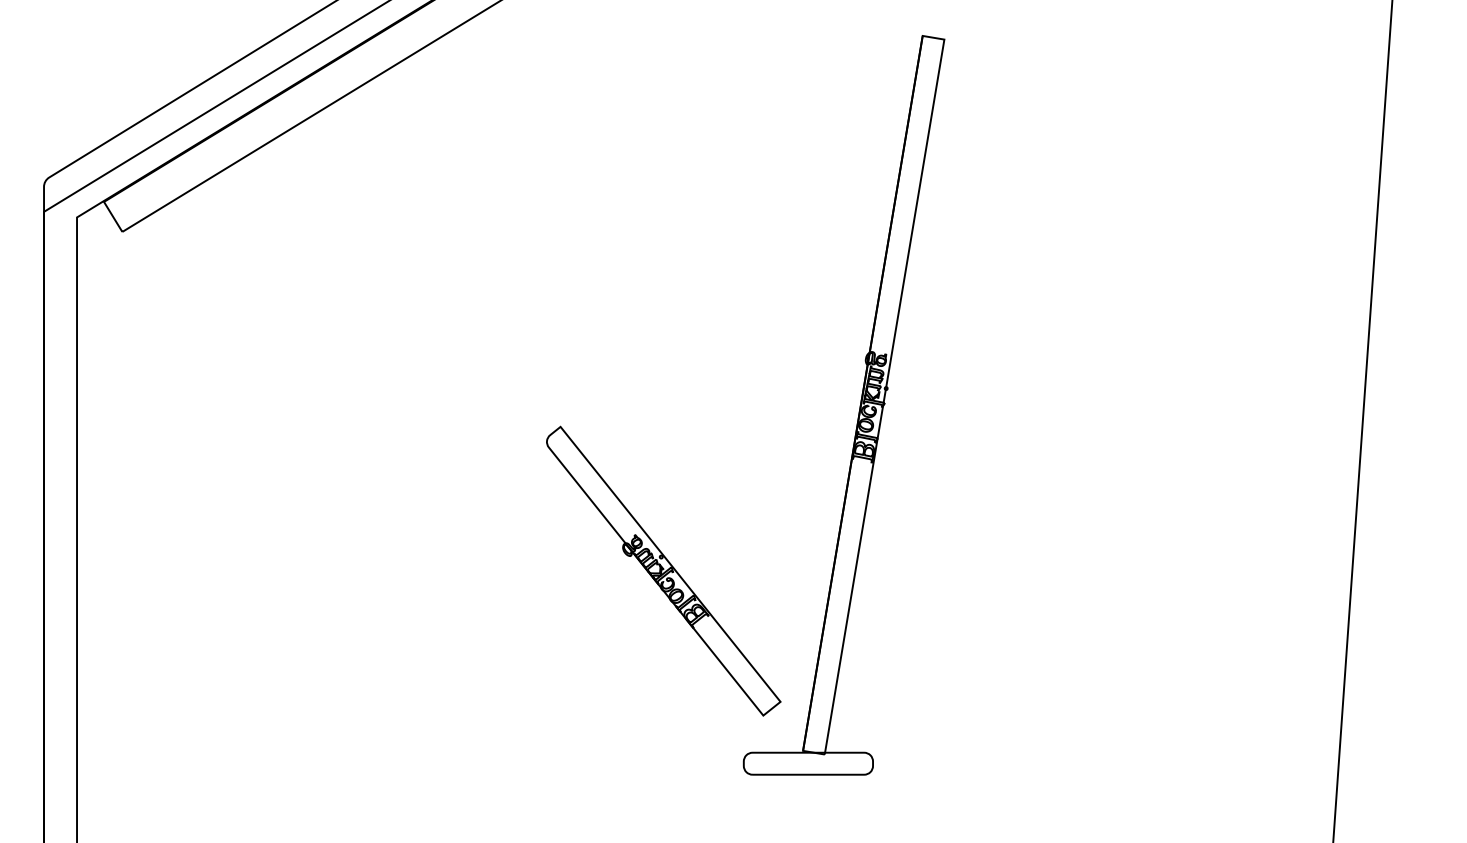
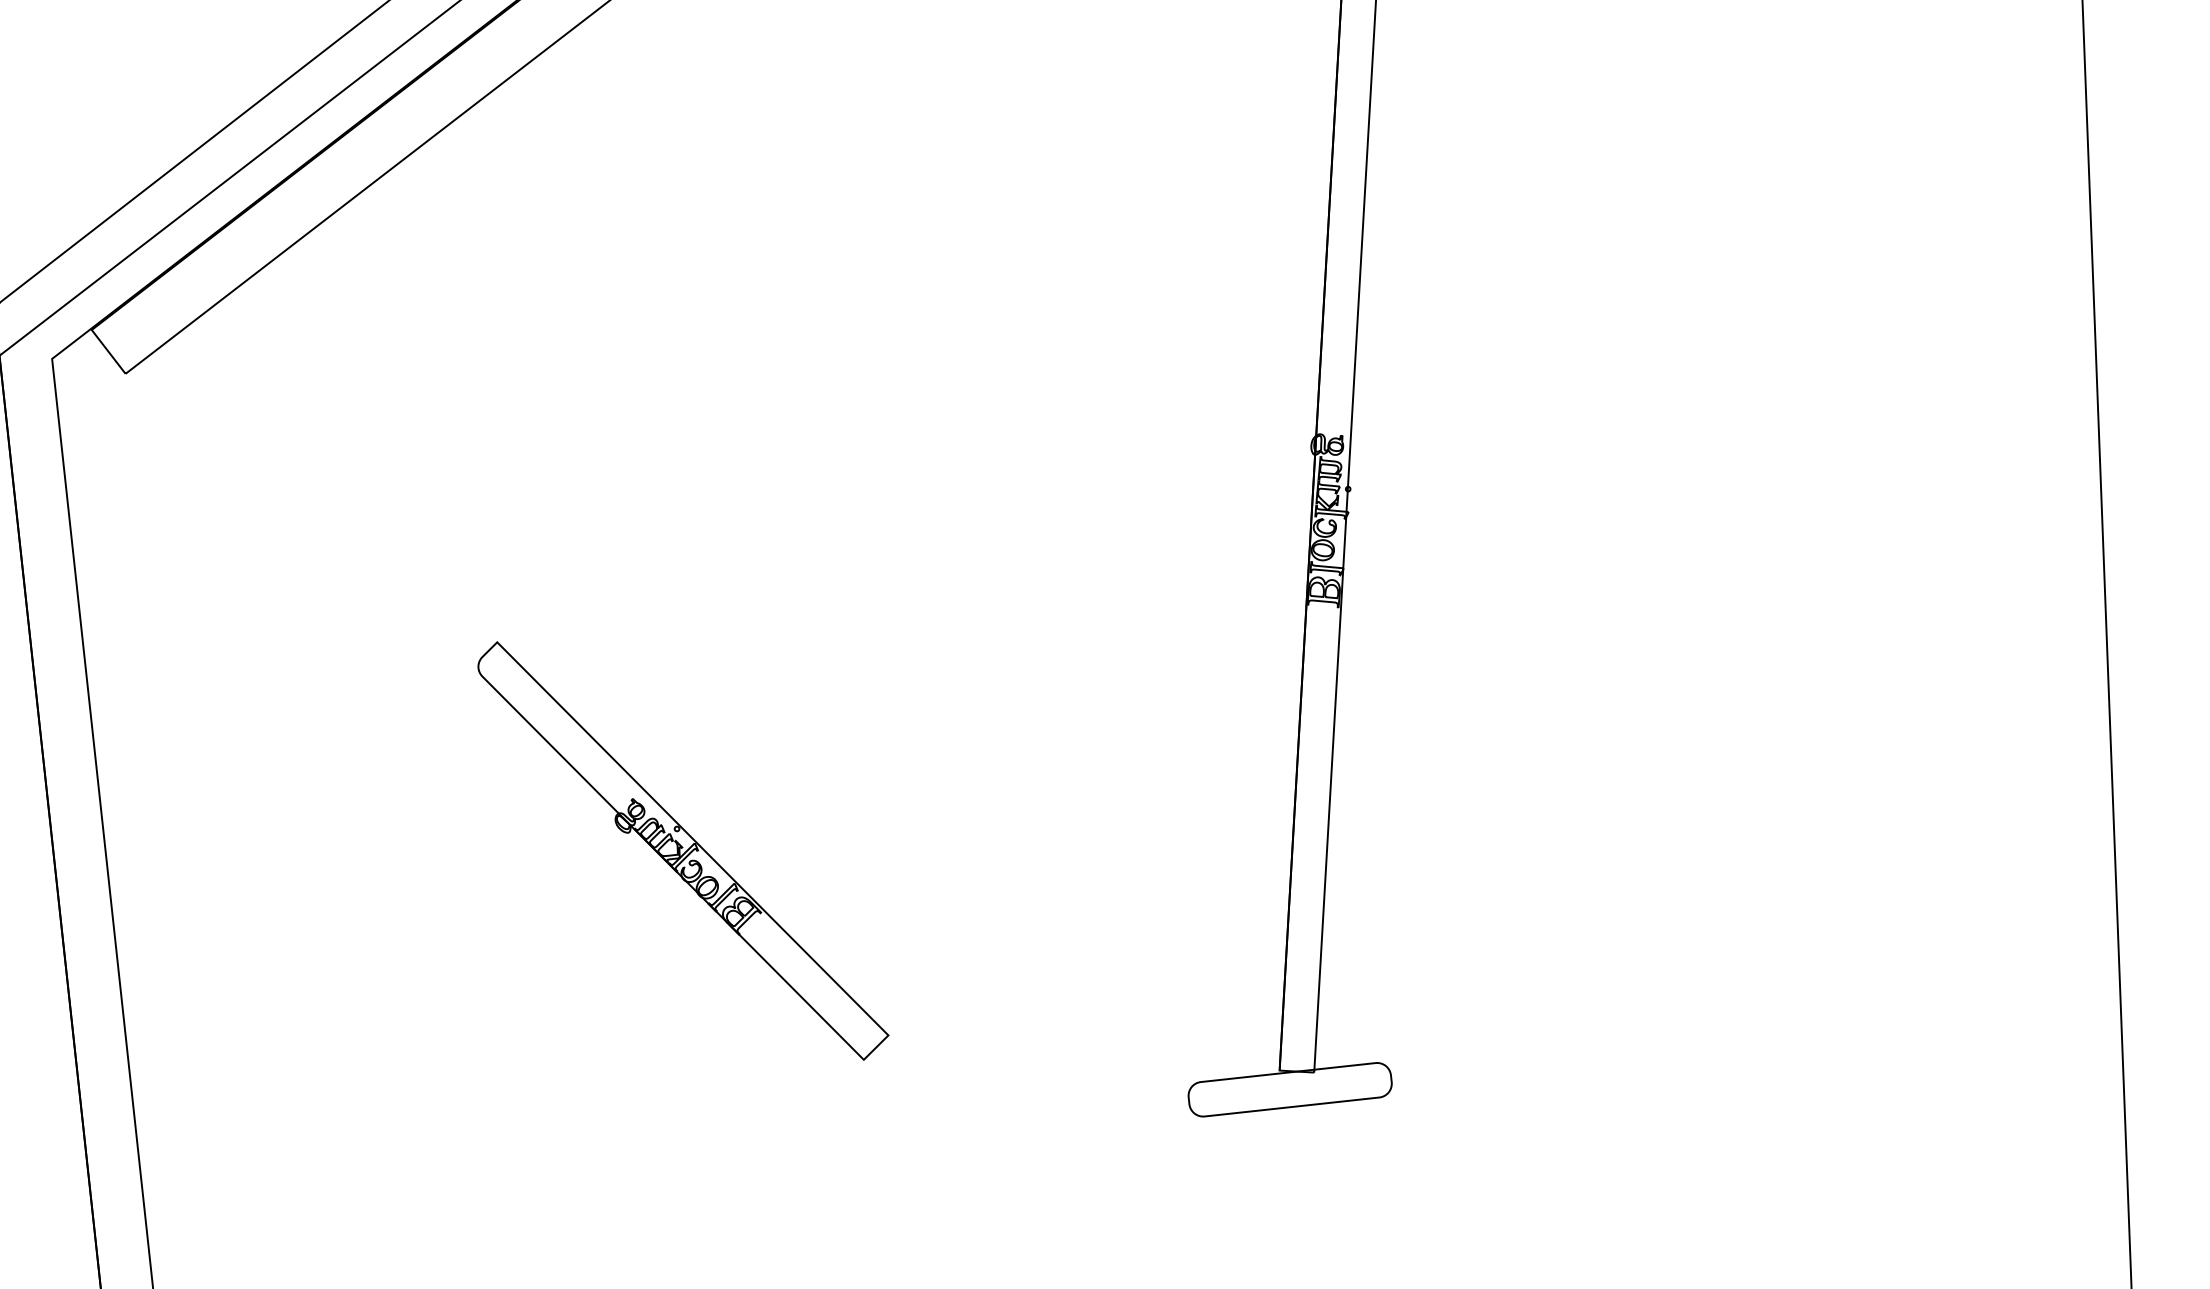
part: (663, 570) -> (682, 849), moved

